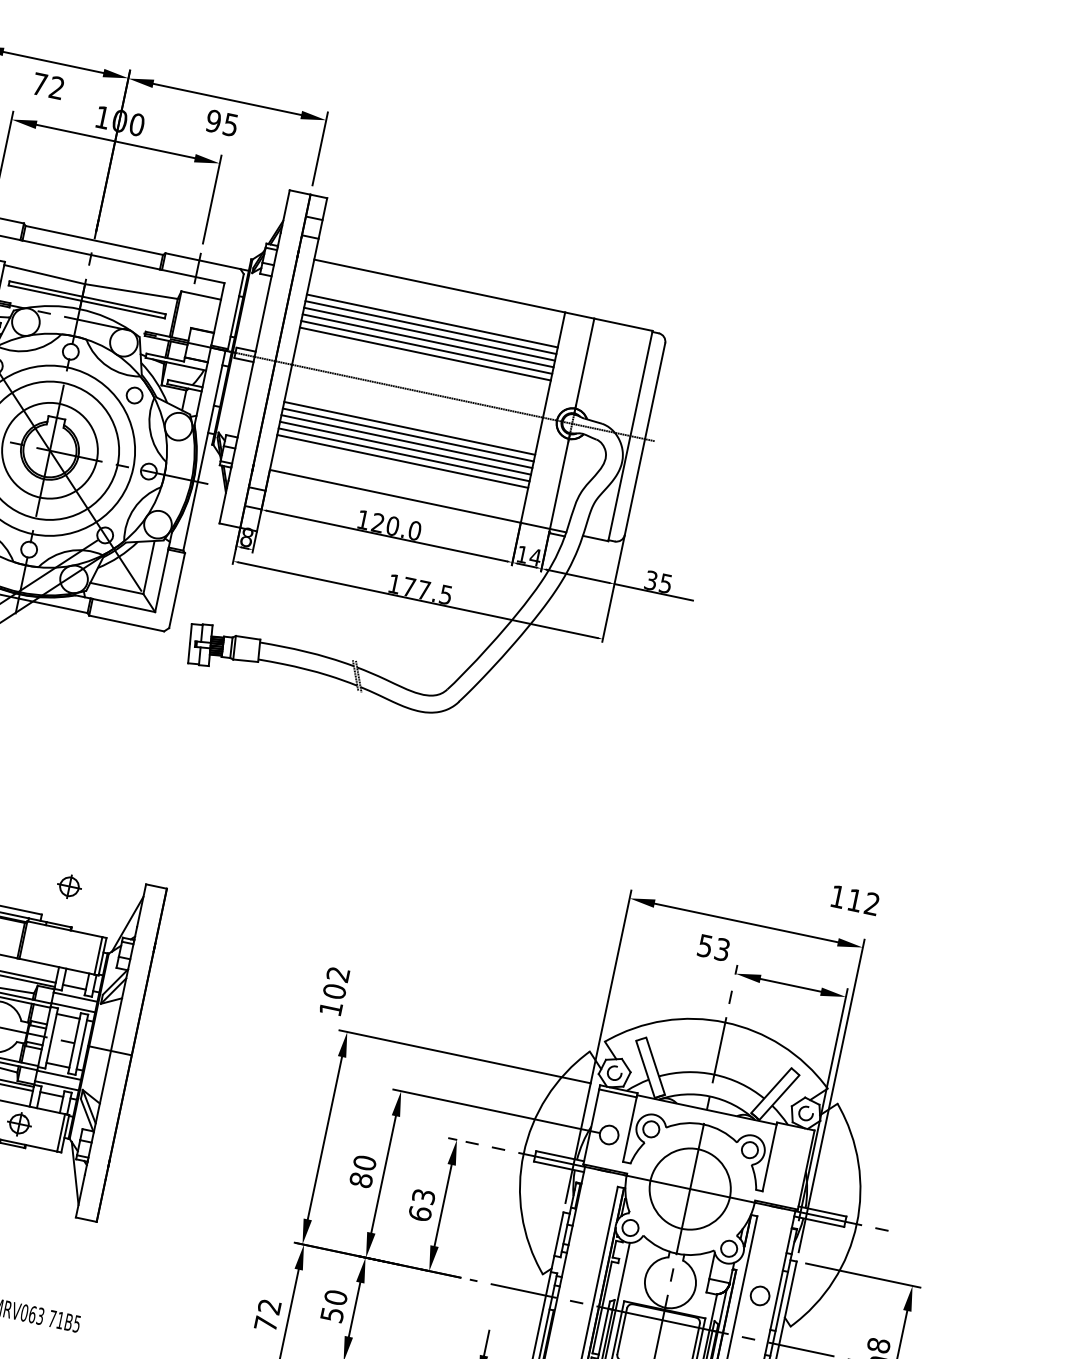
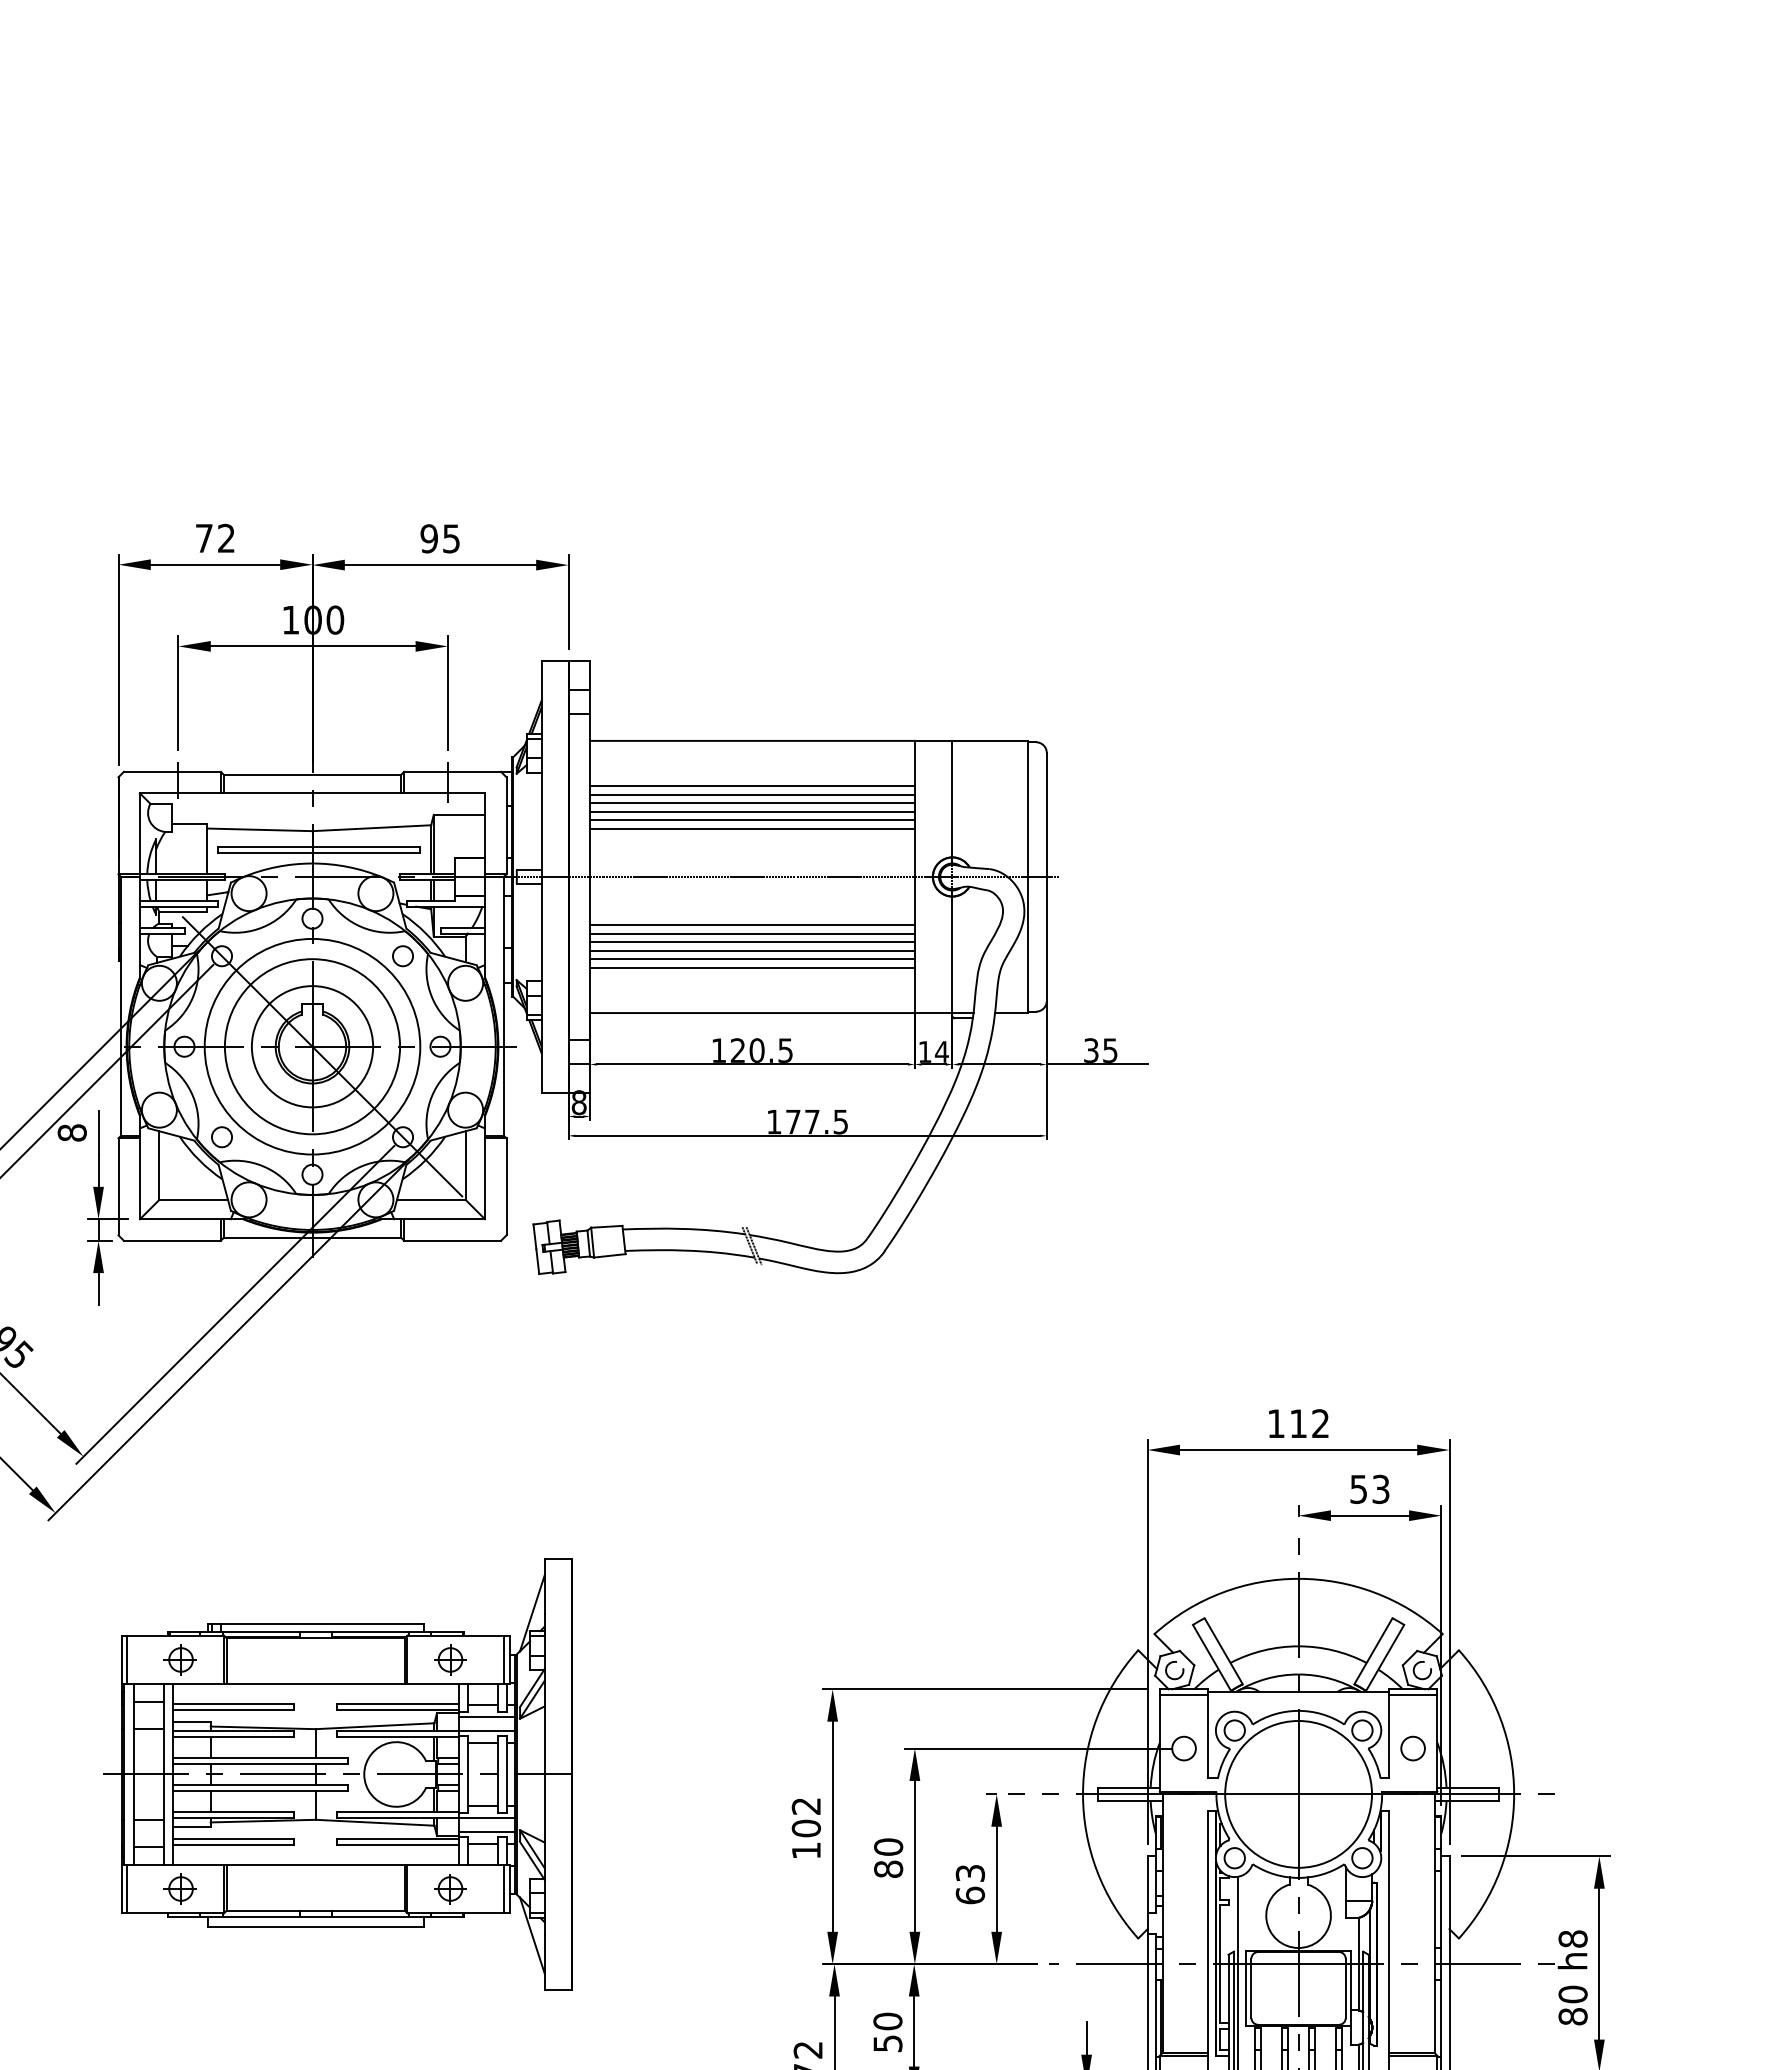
text: (48, 85) -> (215, 537), moved
text: (221, 122) -> (439, 538), moved
text: (414, 530) -> (785, 1050), 120.0 -> 120.5
part: (69, 886) -> (450, 1659), moved
text: (855, 900) -> (1298, 1423), moved
text: (713, 947) -> (1369, 1488), moved
text: (334, 990) -> (805, 1827), moved
line: (794, 1130) -> (1412, 1694), added
circle: (690, 1188) -> (1298, 1793), size x1.43
circle: (759, 1295) -> (1412, 1748), moved

